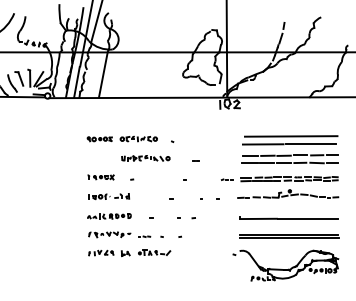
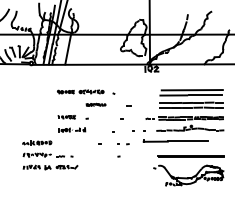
part: (144, 158) -> (95, 104), size x0.6
part: (288, 217) -> (175, 140), moved
part: (129, 235) -> (50, 155), moved

